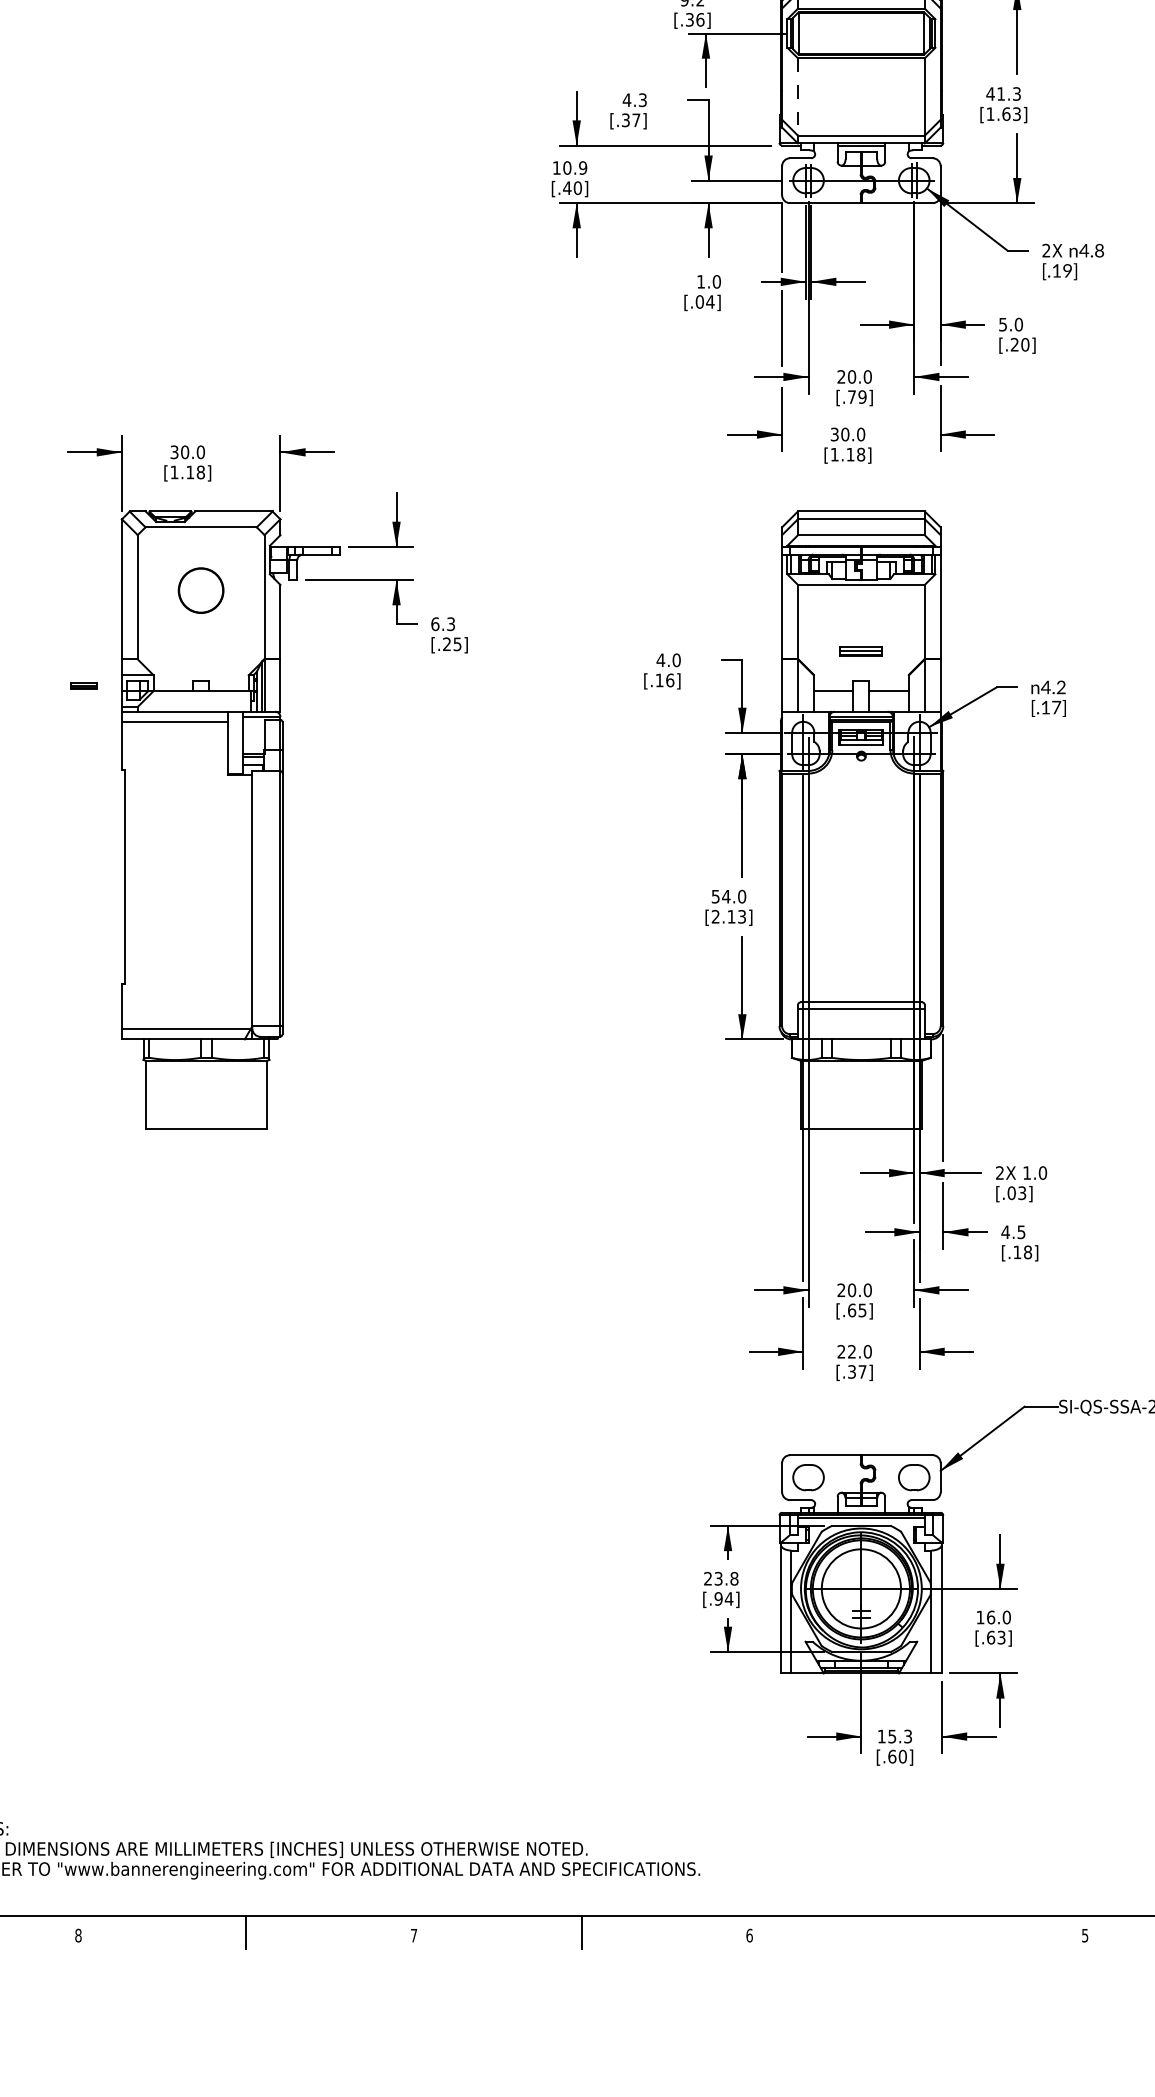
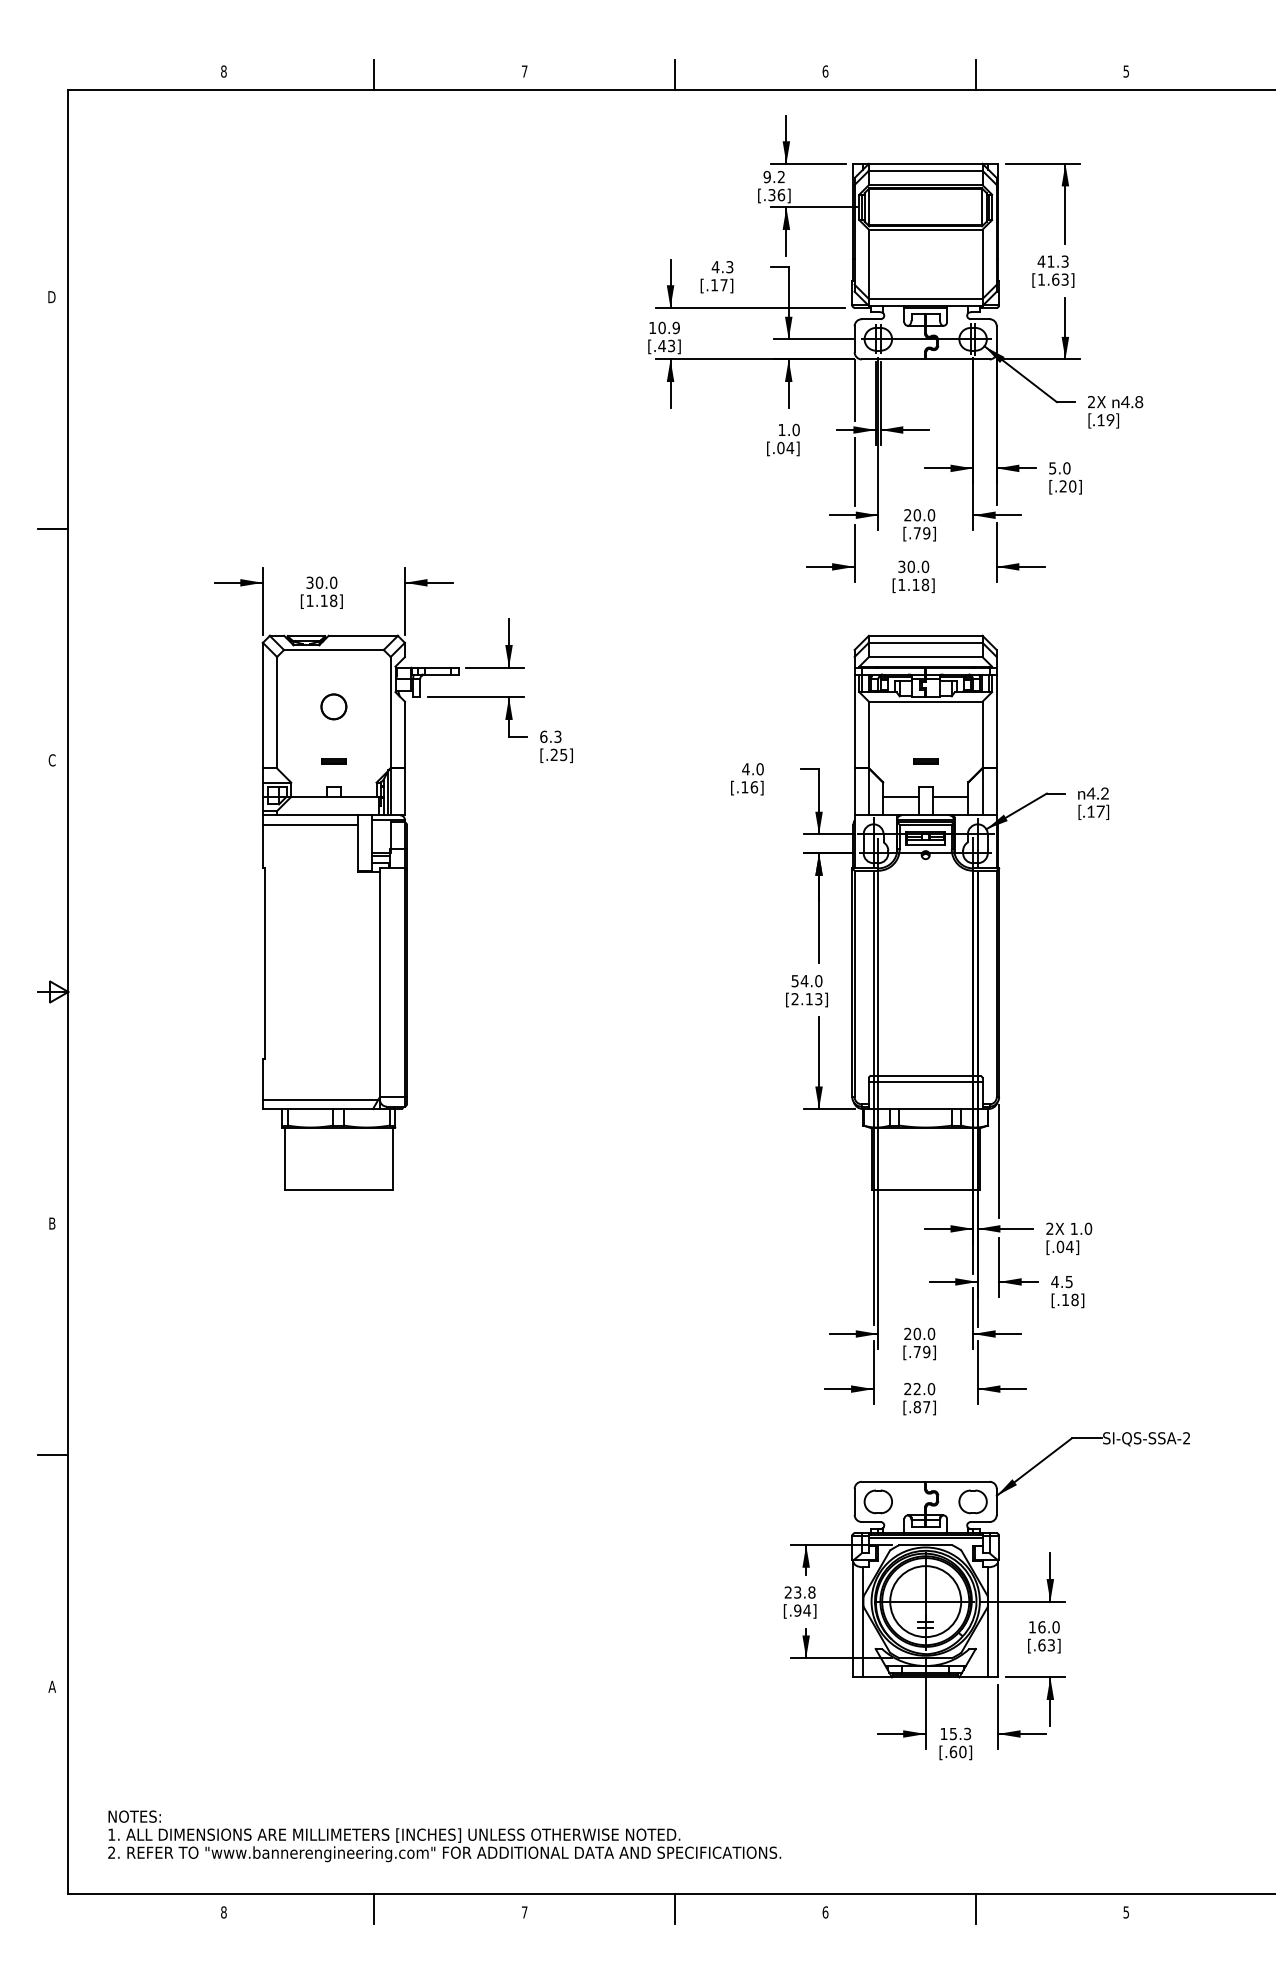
line: (797, 97) -> (868, 264), dashed -> solid
text: (625, 120) -> (714, 285), [.37] -> [.17]
text: (577, 187) -> (671, 345), [.40] -> [.43]
circle: (200, 590) -> (333, 706), size x0.62
part: (861, 651) -> (925, 761), size x0.62
part: (83, 686) -> (333, 761), moved
text: (1021, 1192) -> (1069, 1246), [.03] -> [.04]
text: (856, 1309) -> (921, 1351), [.65] -> [.79]
text: (851, 1372) -> (916, 1407), [.37] -> [.87]
line: (916, 1932) -> (975, 1909), added

